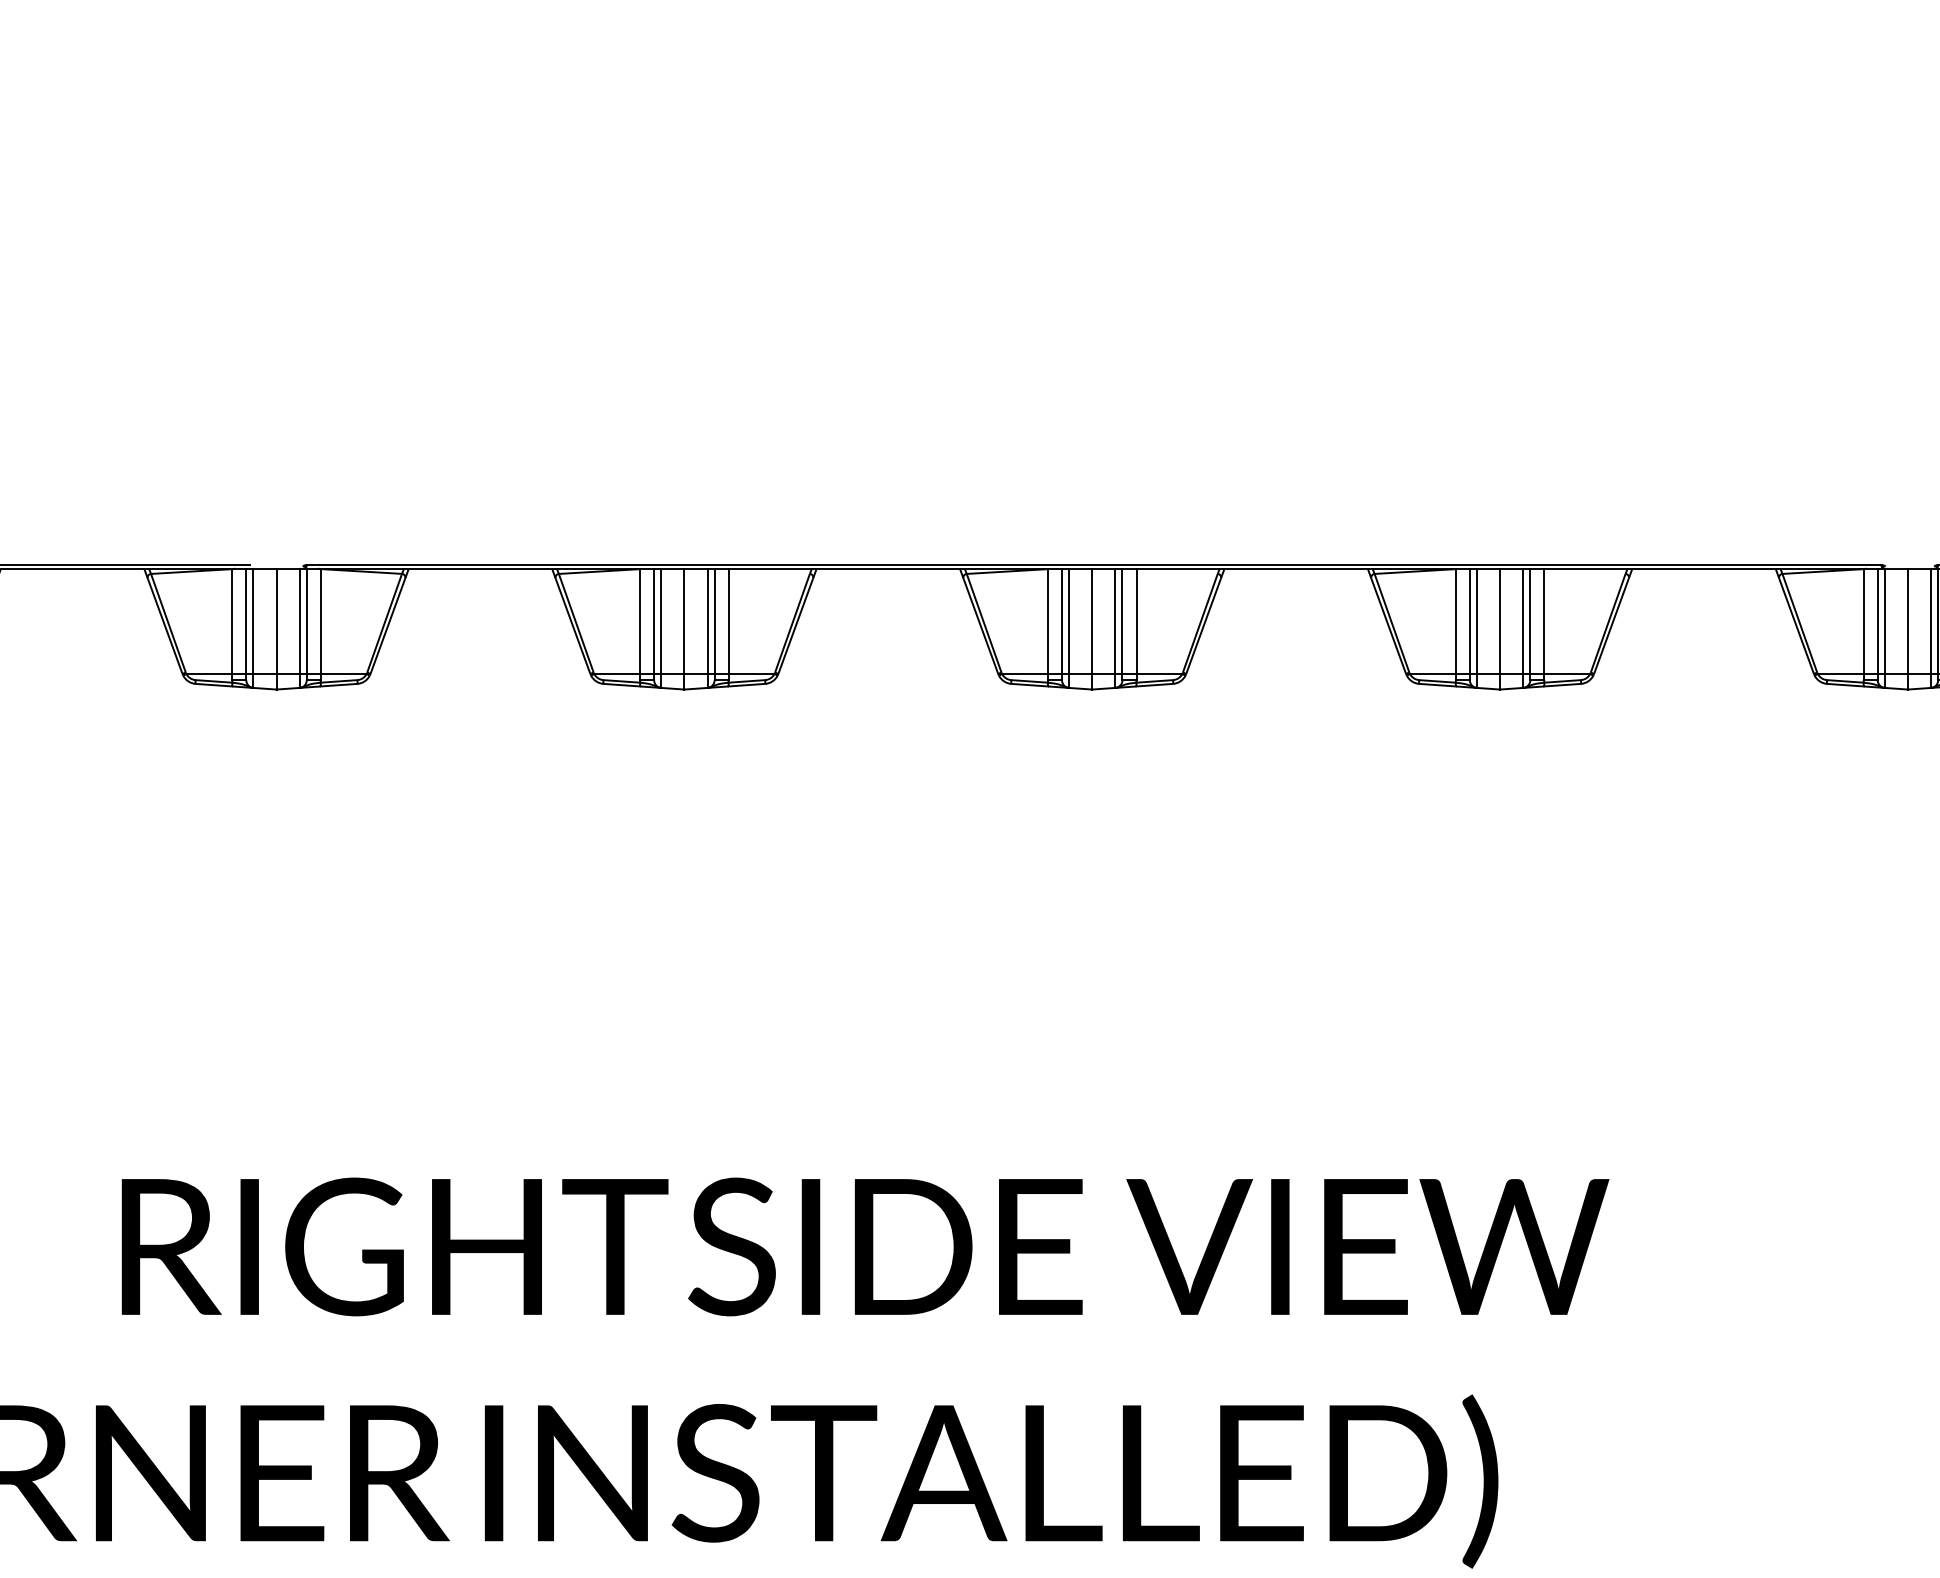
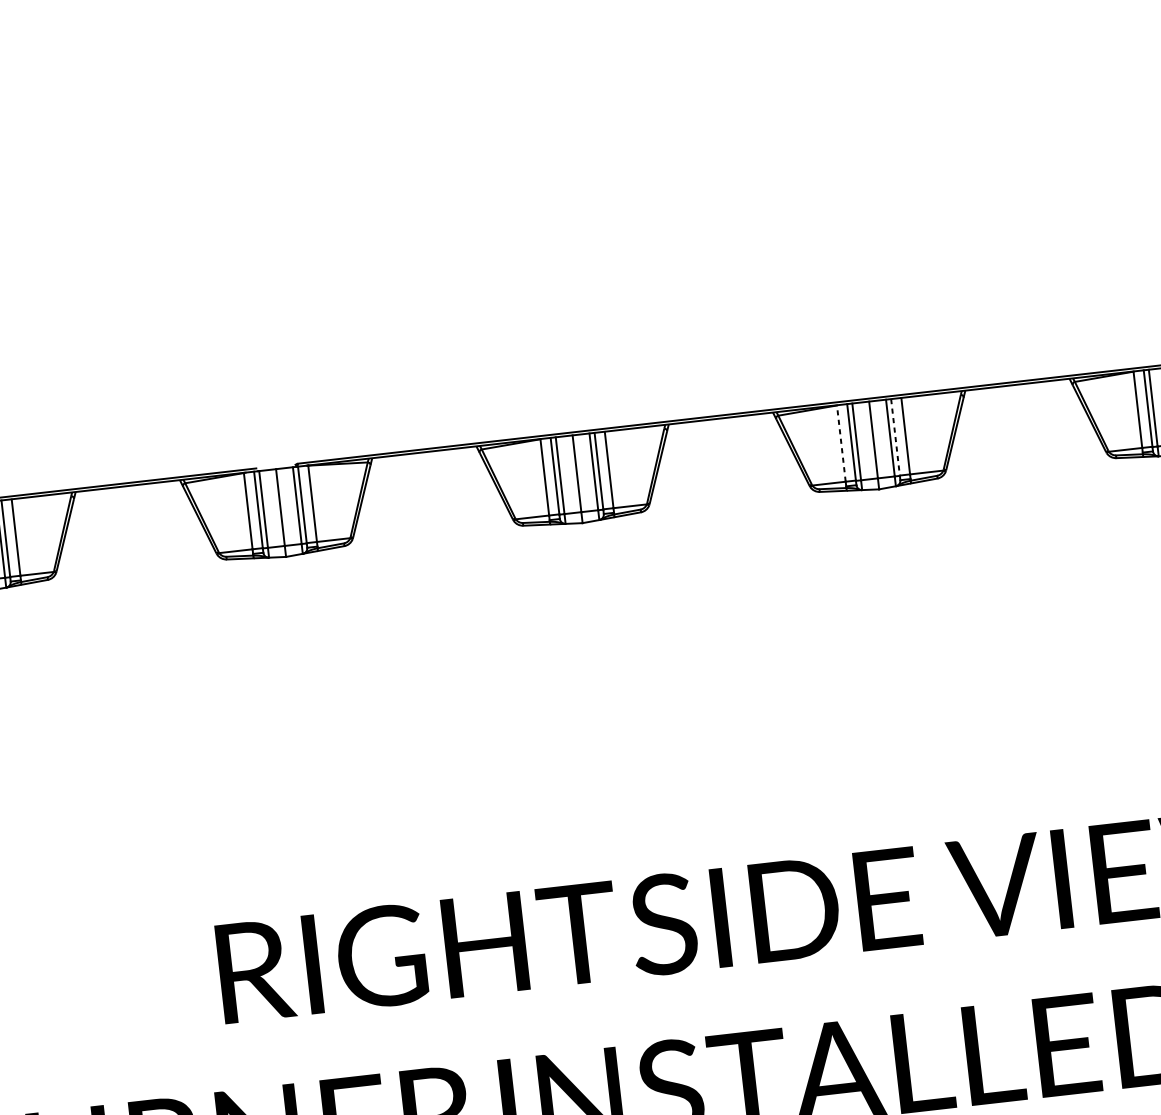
line: (1047, 621) -> (841, 443), solid -> dashed
line: (1122, 621) -> (895, 437), solid -> dashed

